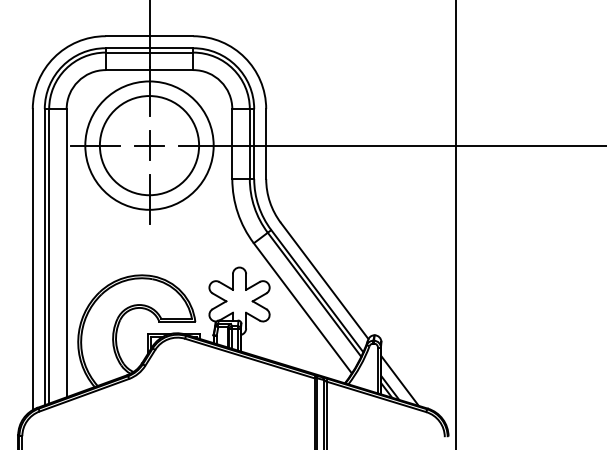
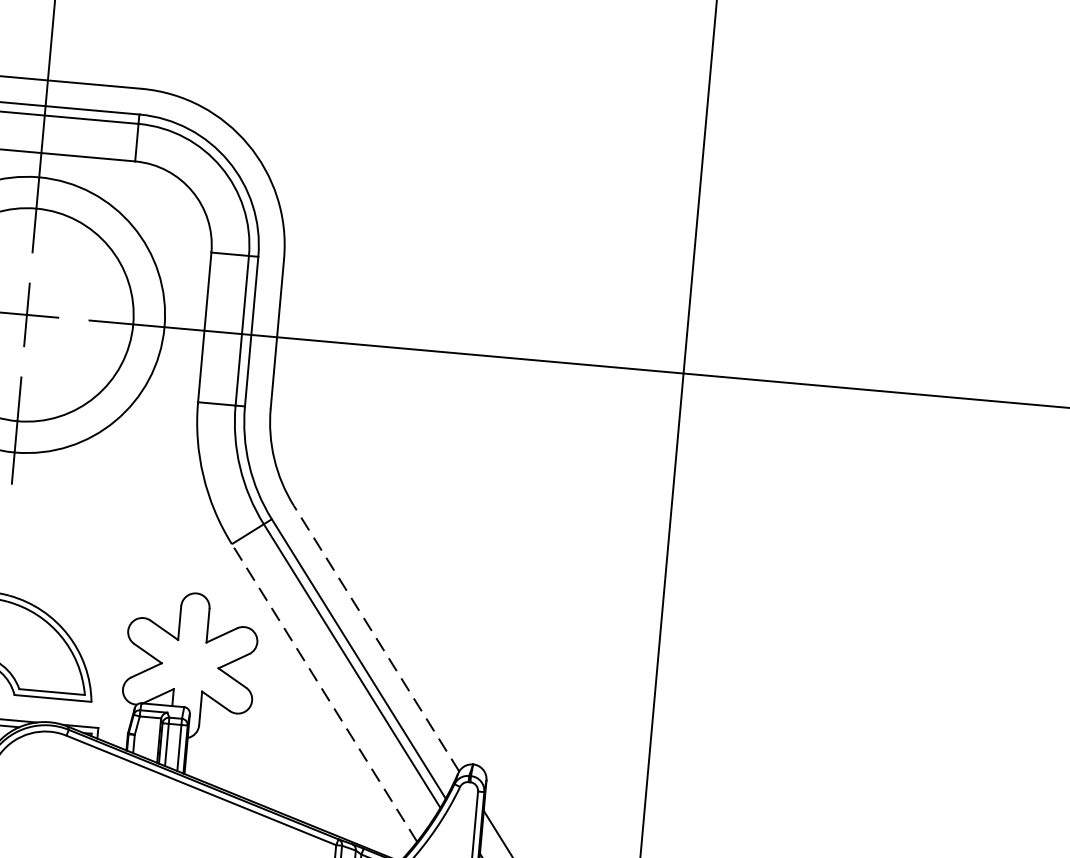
line: (324, 281) -> (376, 639), solid -> dashed
line: (302, 307) -> (323, 691), solid -> dashed

